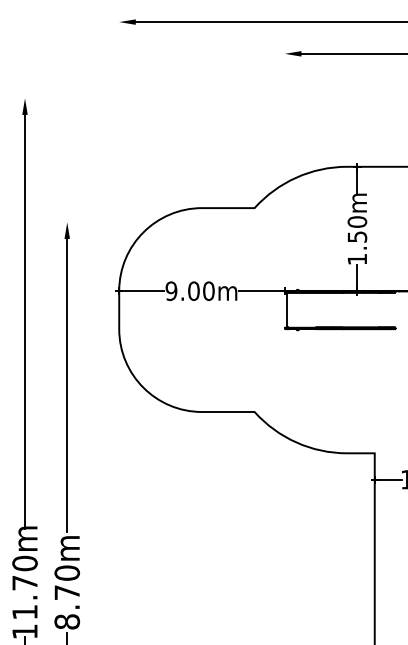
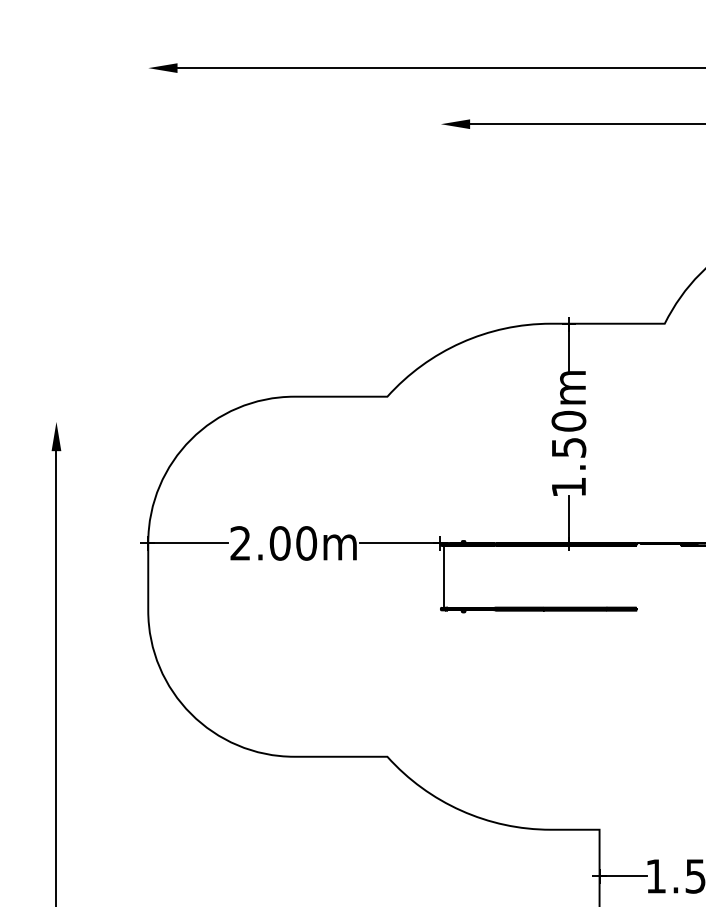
text: (171, 290) -> (240, 542), 9.00m -> 2.00m

